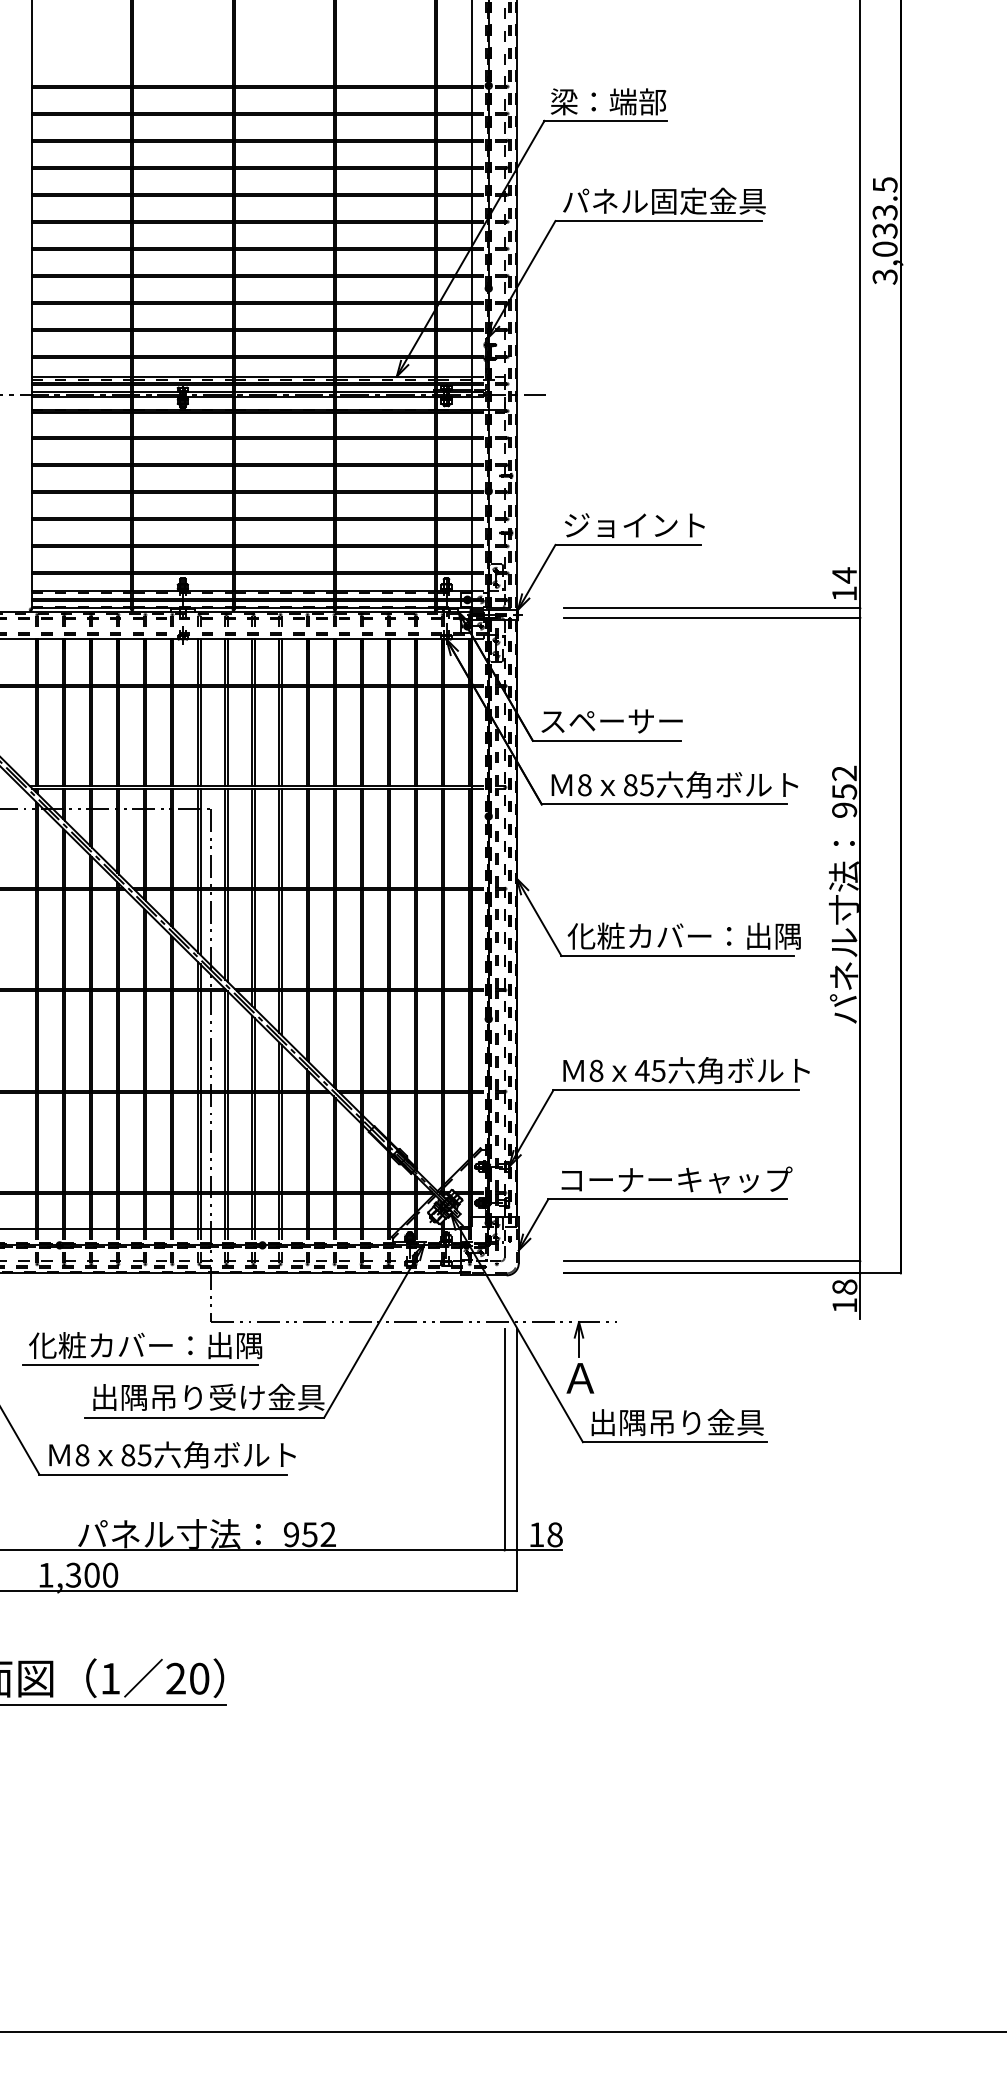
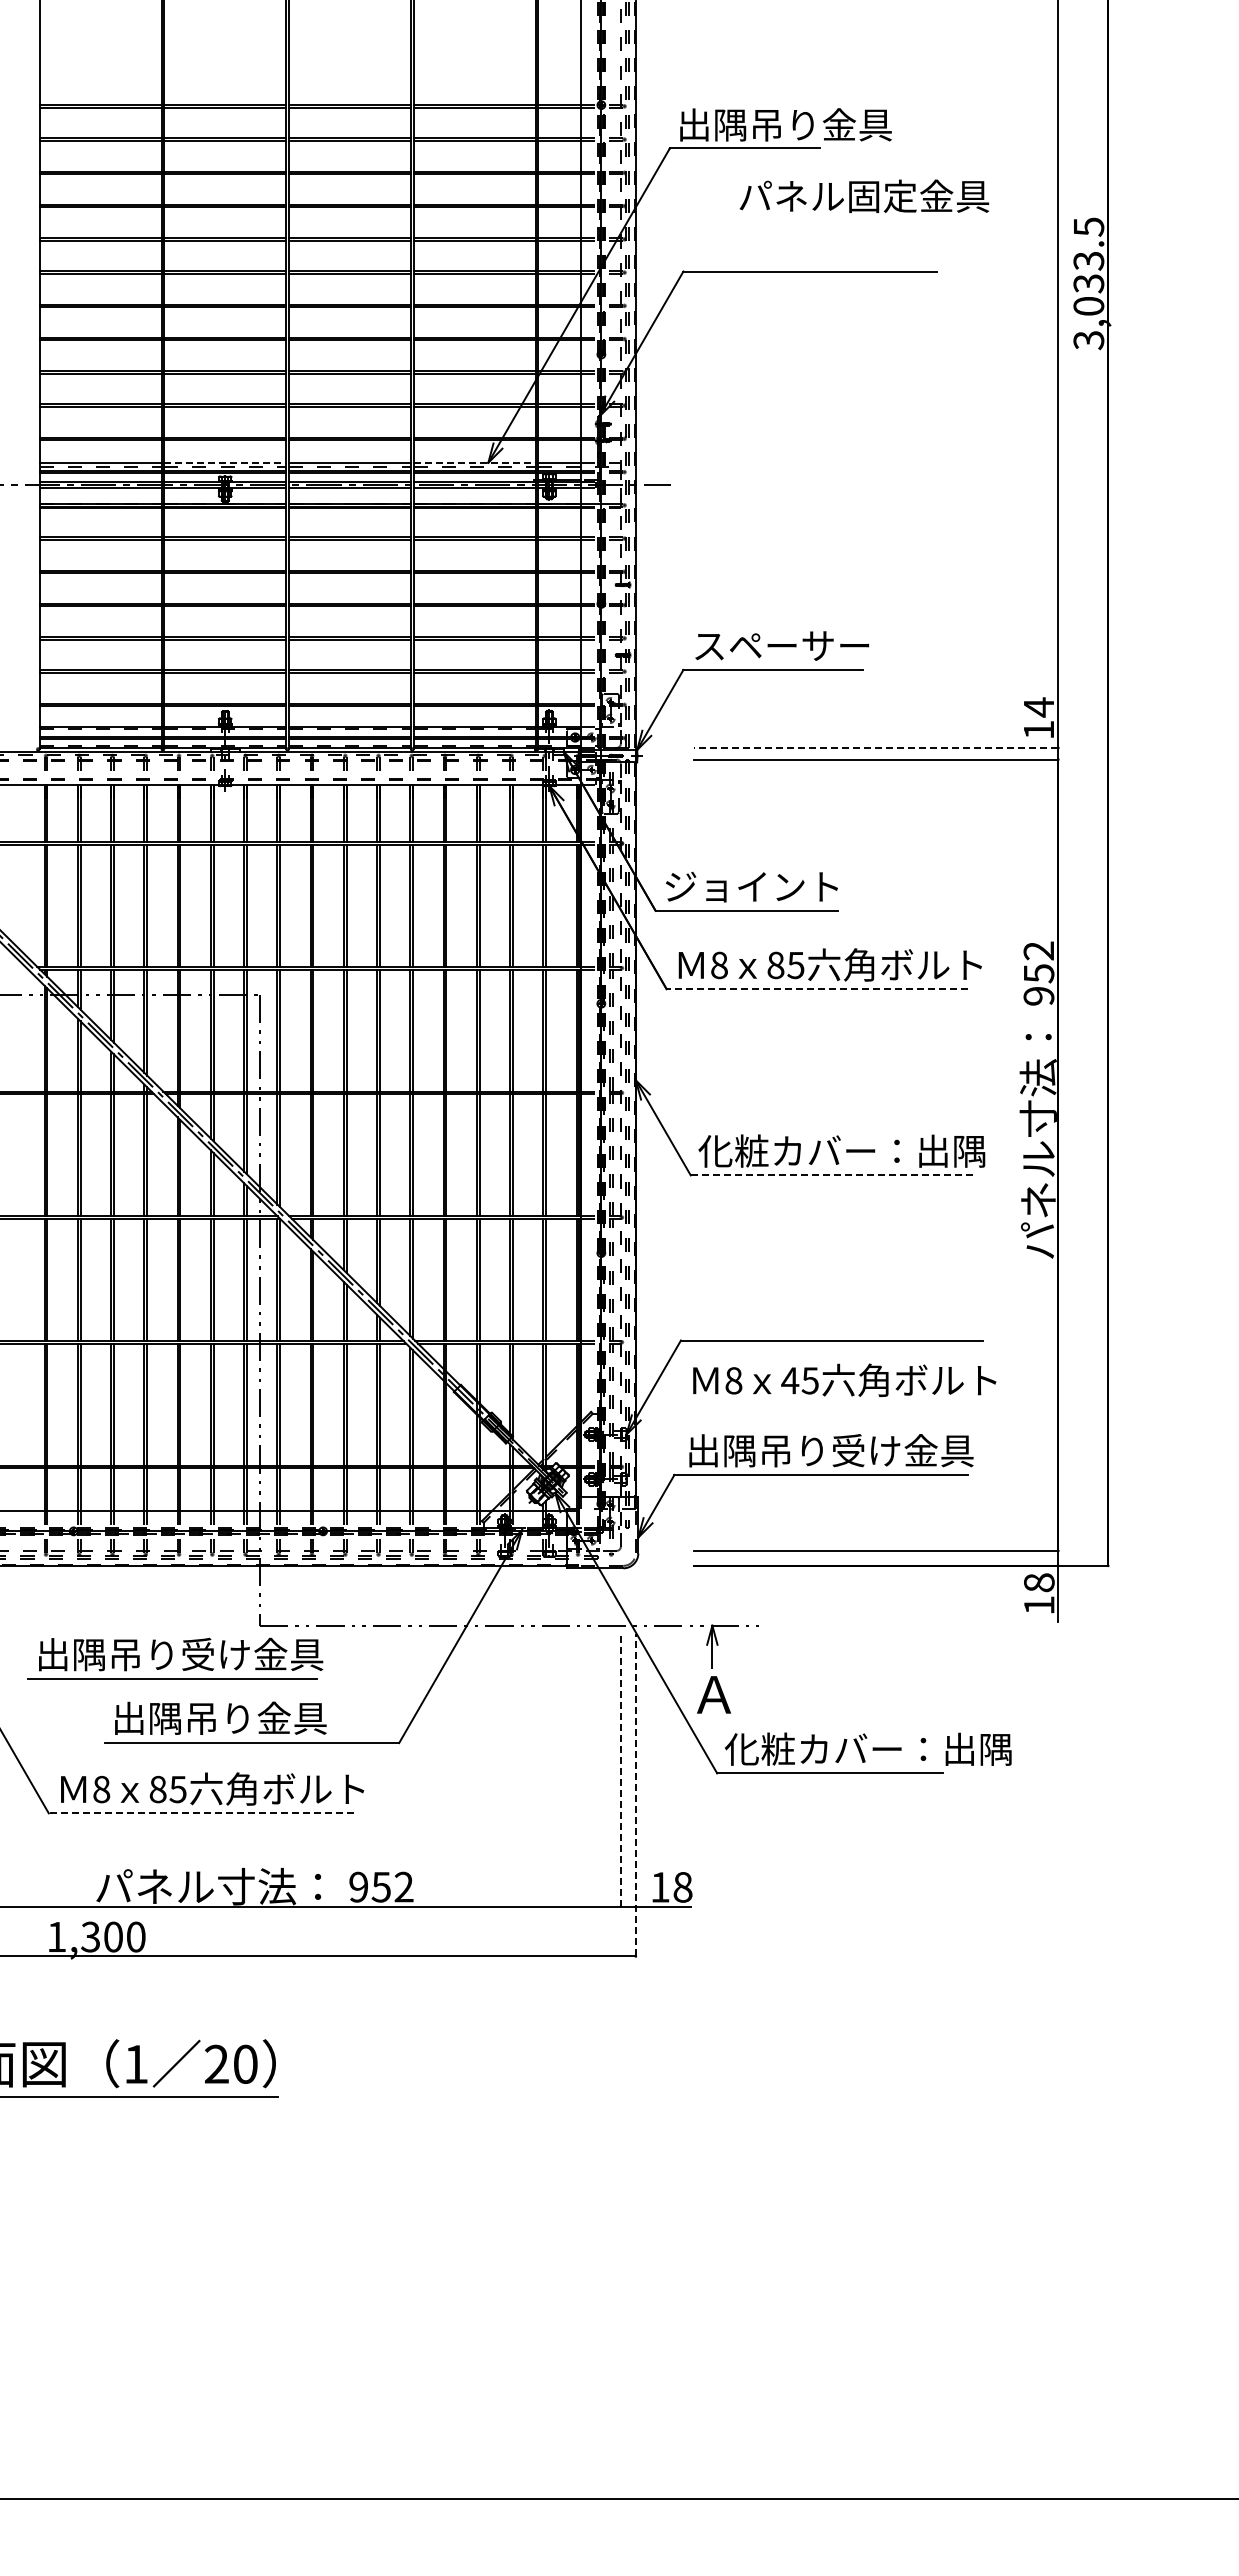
text: (637, 101) -> (784, 124), 梁：端部 -> 出隅吊り金具
text: (664, 200) -> (864, 195), moved
line: (183, 376) -> (225, 462), solid -> dashed
line: (386, 376) -> (475, 462), solid -> dashed
text: (636, 525) -> (782, 646), ジョイント -> スペーサー
line: (711, 608) -> (875, 747), solid -> dashed
text: (611, 721) -> (752, 886), スペーサー -> ジョイント
line: (664, 804) -> (817, 989), solid -> dashed
line: (678, 956) -> (834, 1175), solid -> dashed
text: (686, 1069) -> (844, 1379), moved
text: (675, 1179) -> (831, 1450), コーナーキャップ -> 出隅吊り受け金具
text: (145, 1345) -> (179, 1654), 化粧カバー：出隅 -> 出隅吊り受け金具
text: (266, 1396) -> (328, 1717), 出隅吊り受け金具 -> 出隅吊り金具
text: (705, 1421) -> (867, 1748), 出隅吊り金具 -> 化粧カバー：出隅
line: (504, 1439) -> (620, 1769), solid -> dashed
line: (516, 1459) -> (635, 1794), solid -> dashed
line: (162, 1474) -> (200, 1813), solid -> dashed

